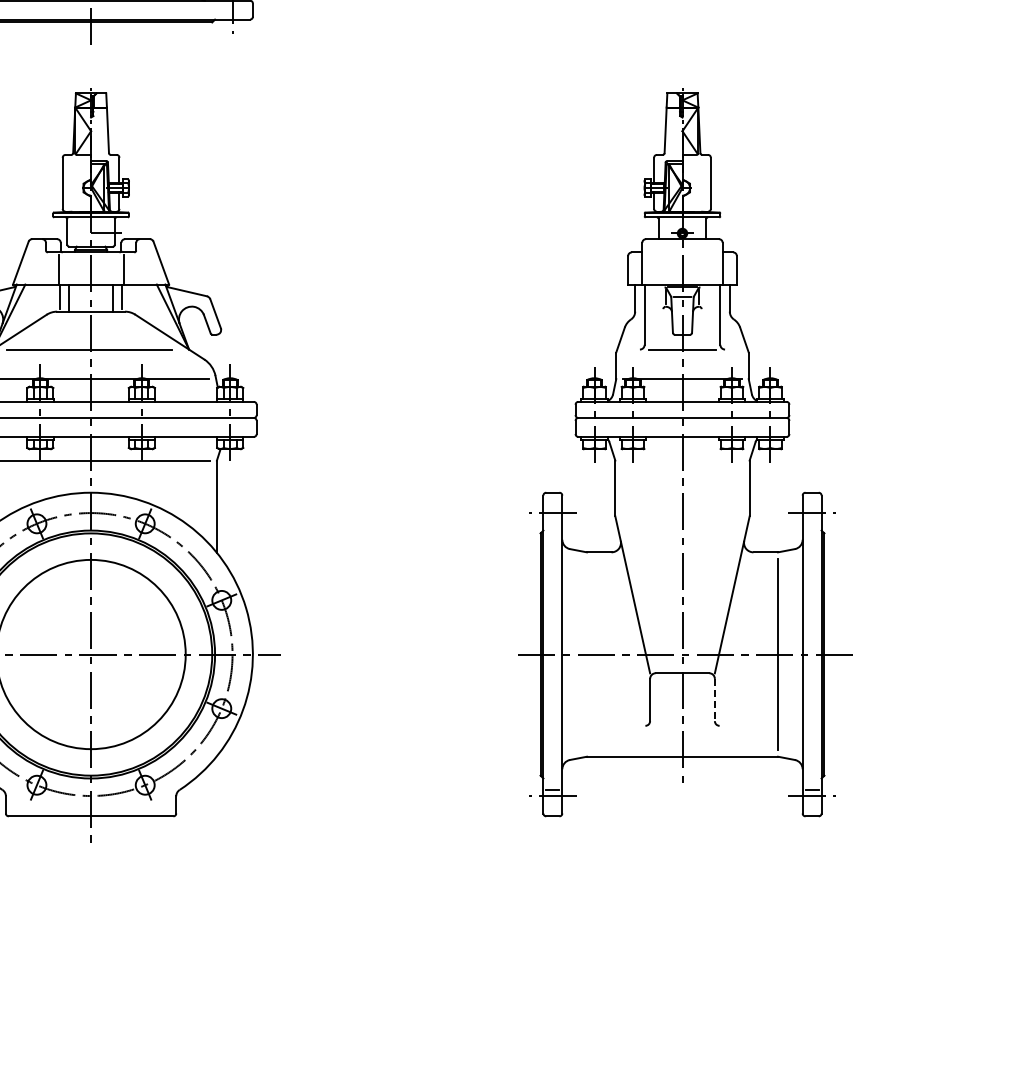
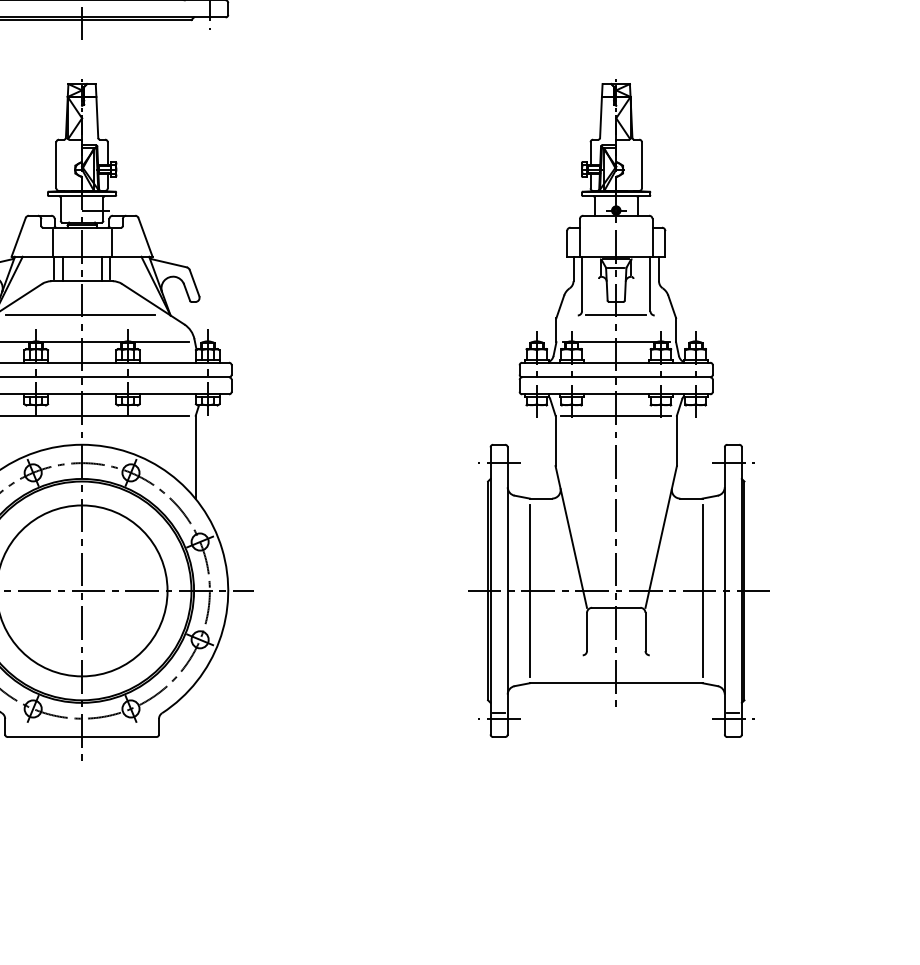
line: (681, 460) -> (615, 415), added
line: (586, 654) -> (529, 590), added
line: (714, 700) -> (645, 632), dashed -> solid

